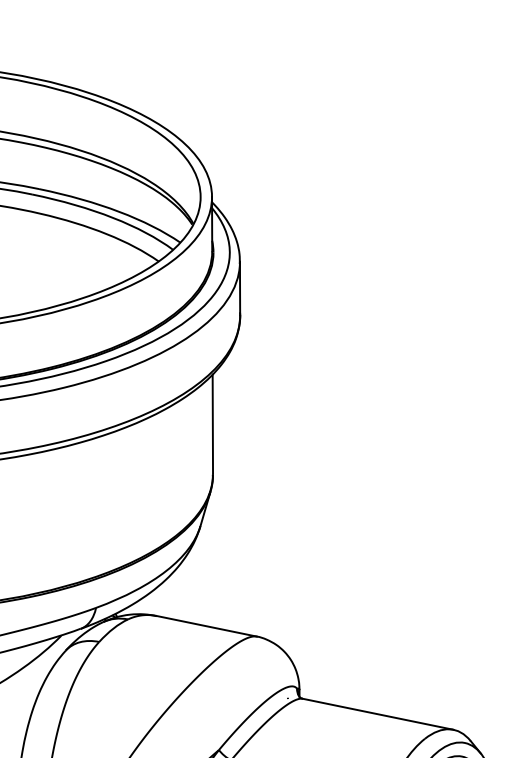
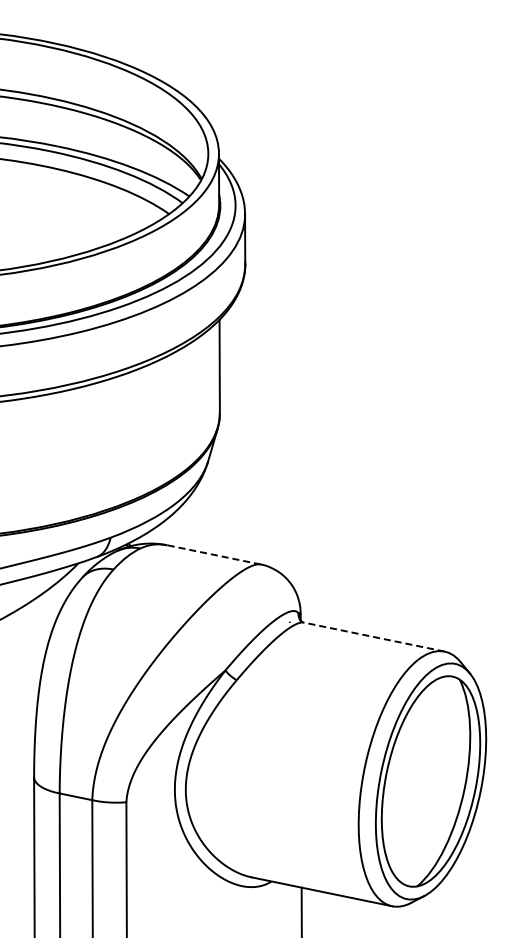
line: (207, 625) -> (214, 554), solid -> dashed
line: (378, 714) -> (374, 637), solid -> dashed

